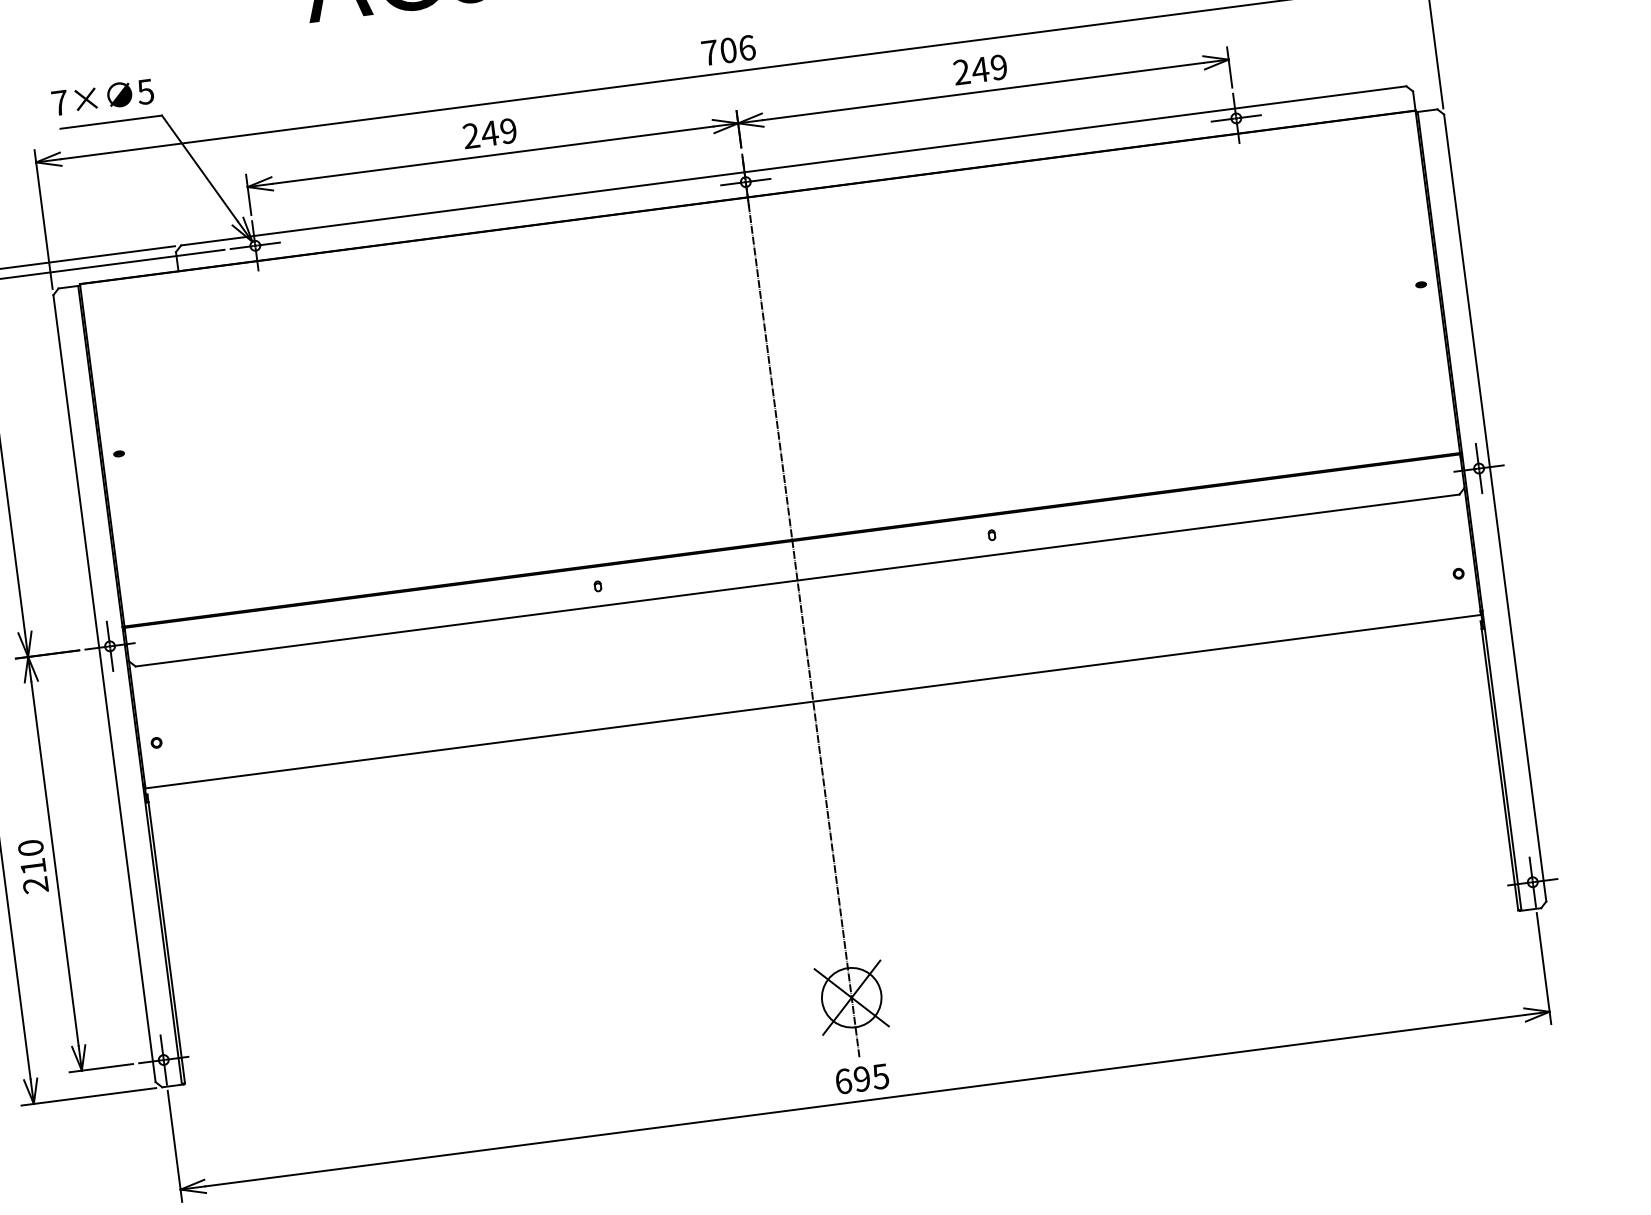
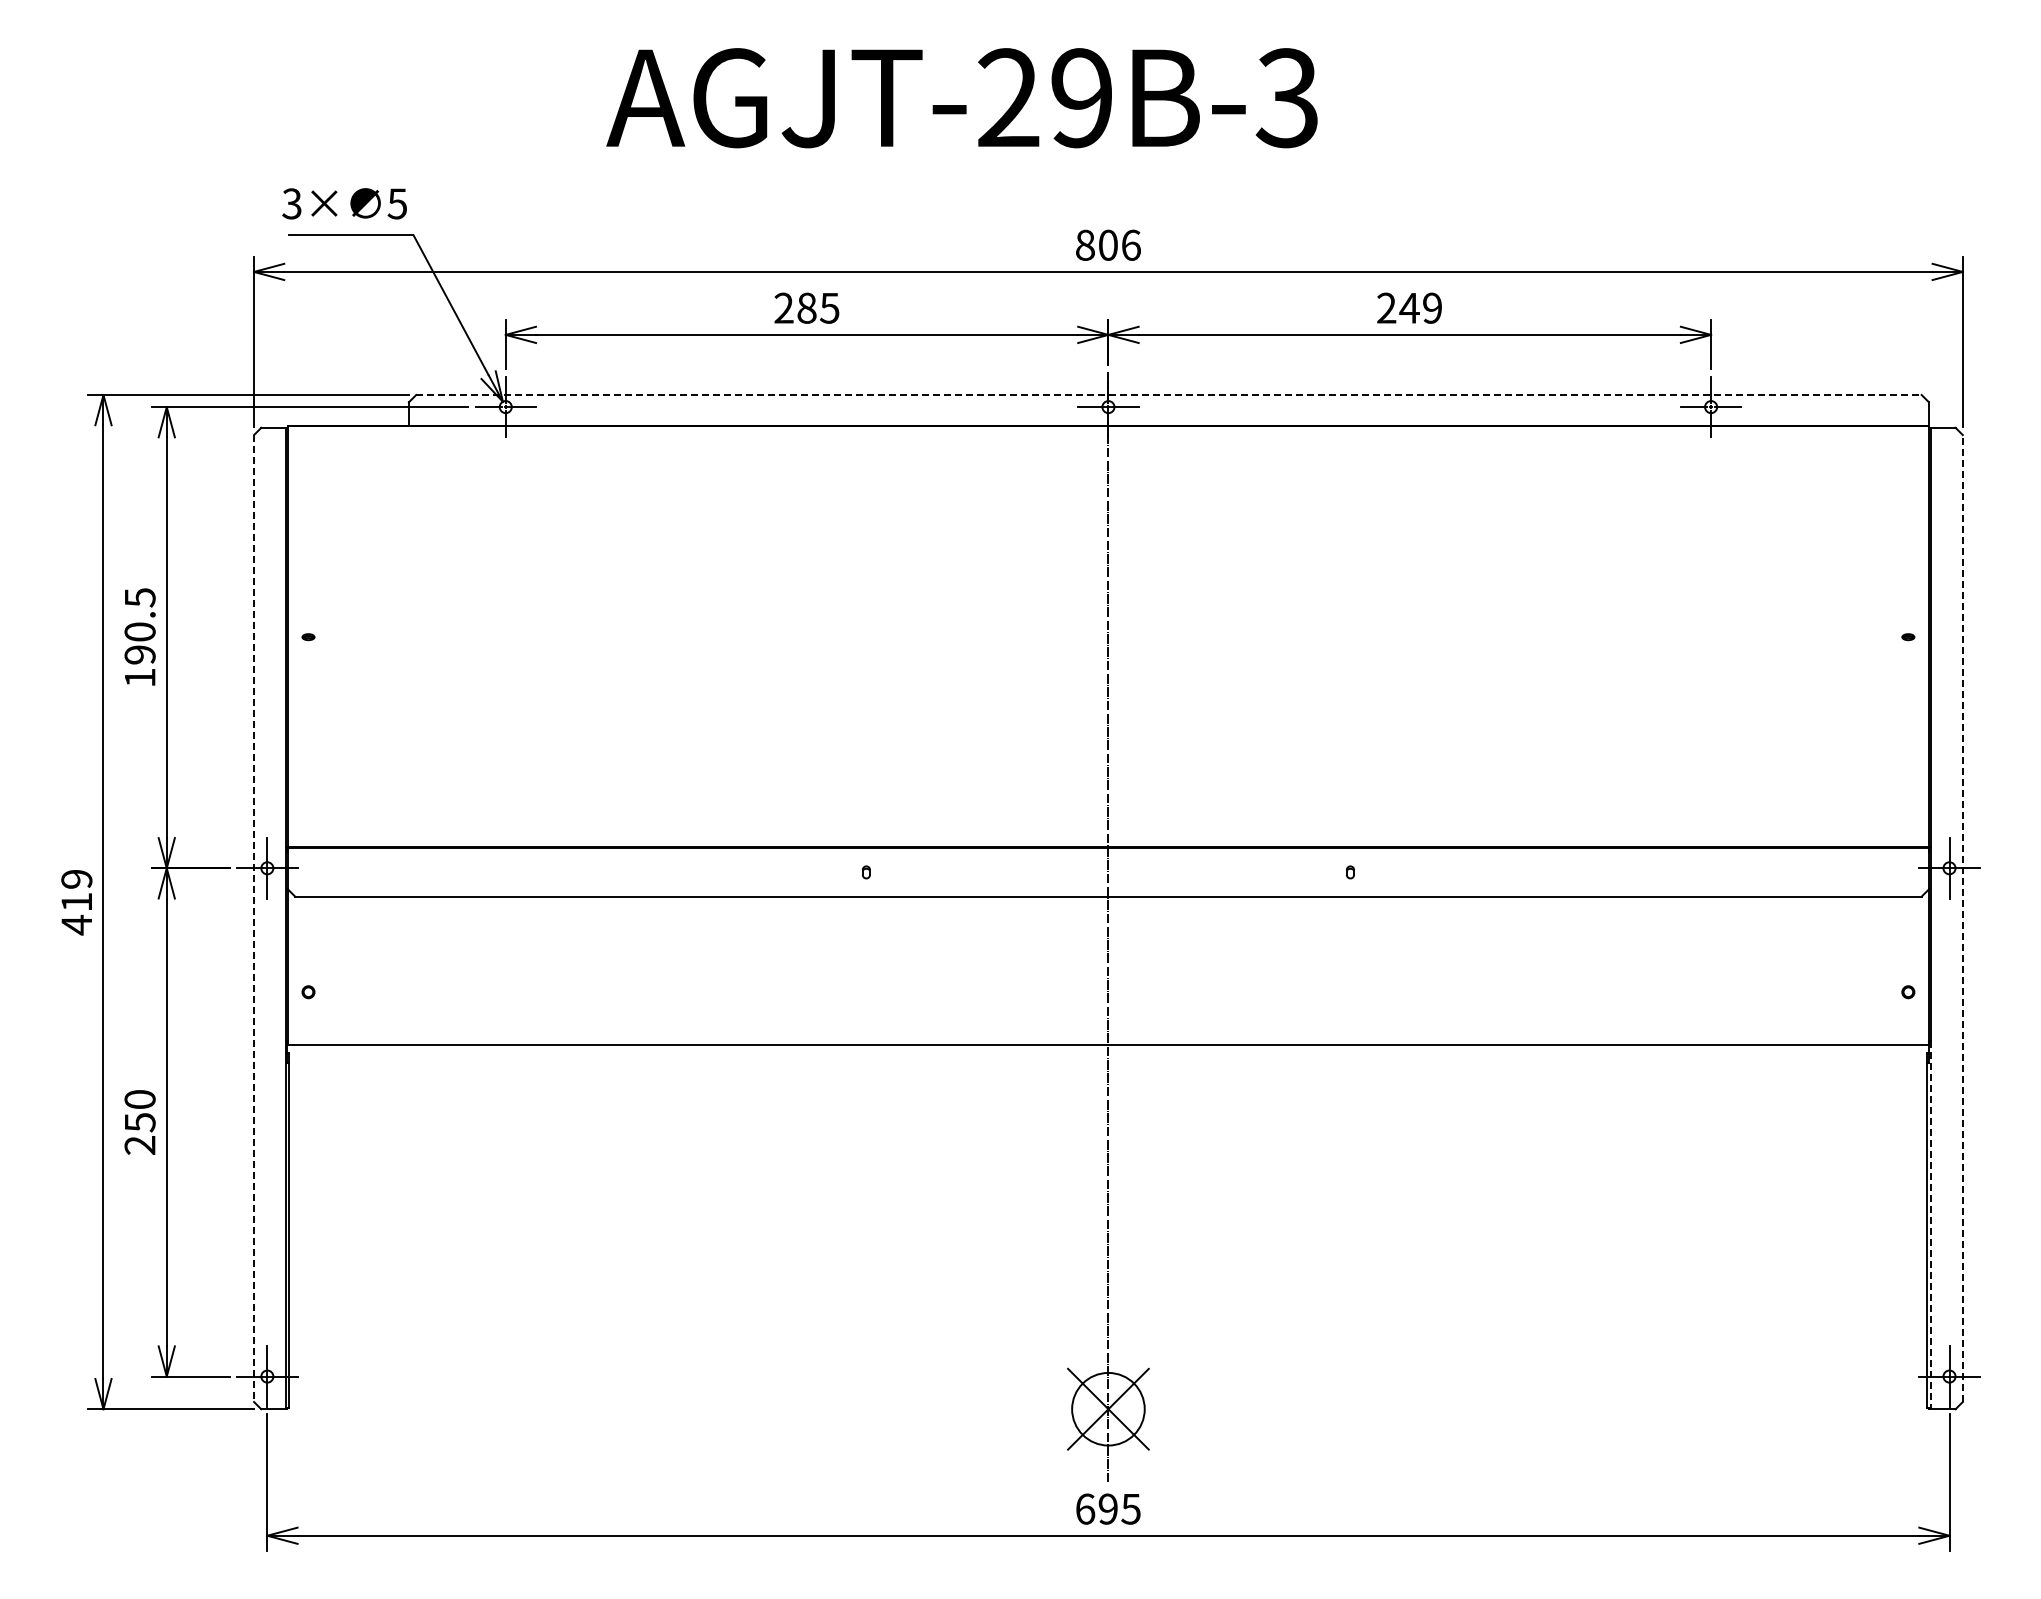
text: (709, 52) -> (1085, 244), 706 -> 806
text: (59, 102) -> (291, 203), 7× -> 3×
text: (498, 131) -> (817, 307), 249 -> 285
line: (793, 166) -> (1168, 395), solid -> dashed
line: (1494, 508) -> (1962, 918), solid -> dashed
line: (104, 689) -> (254, 919), solid -> dashed
line: (1502, 760) -> (1931, 1224), solid -> dashed
text: (33, 866) -> (140, 1122), 210 -> 250

